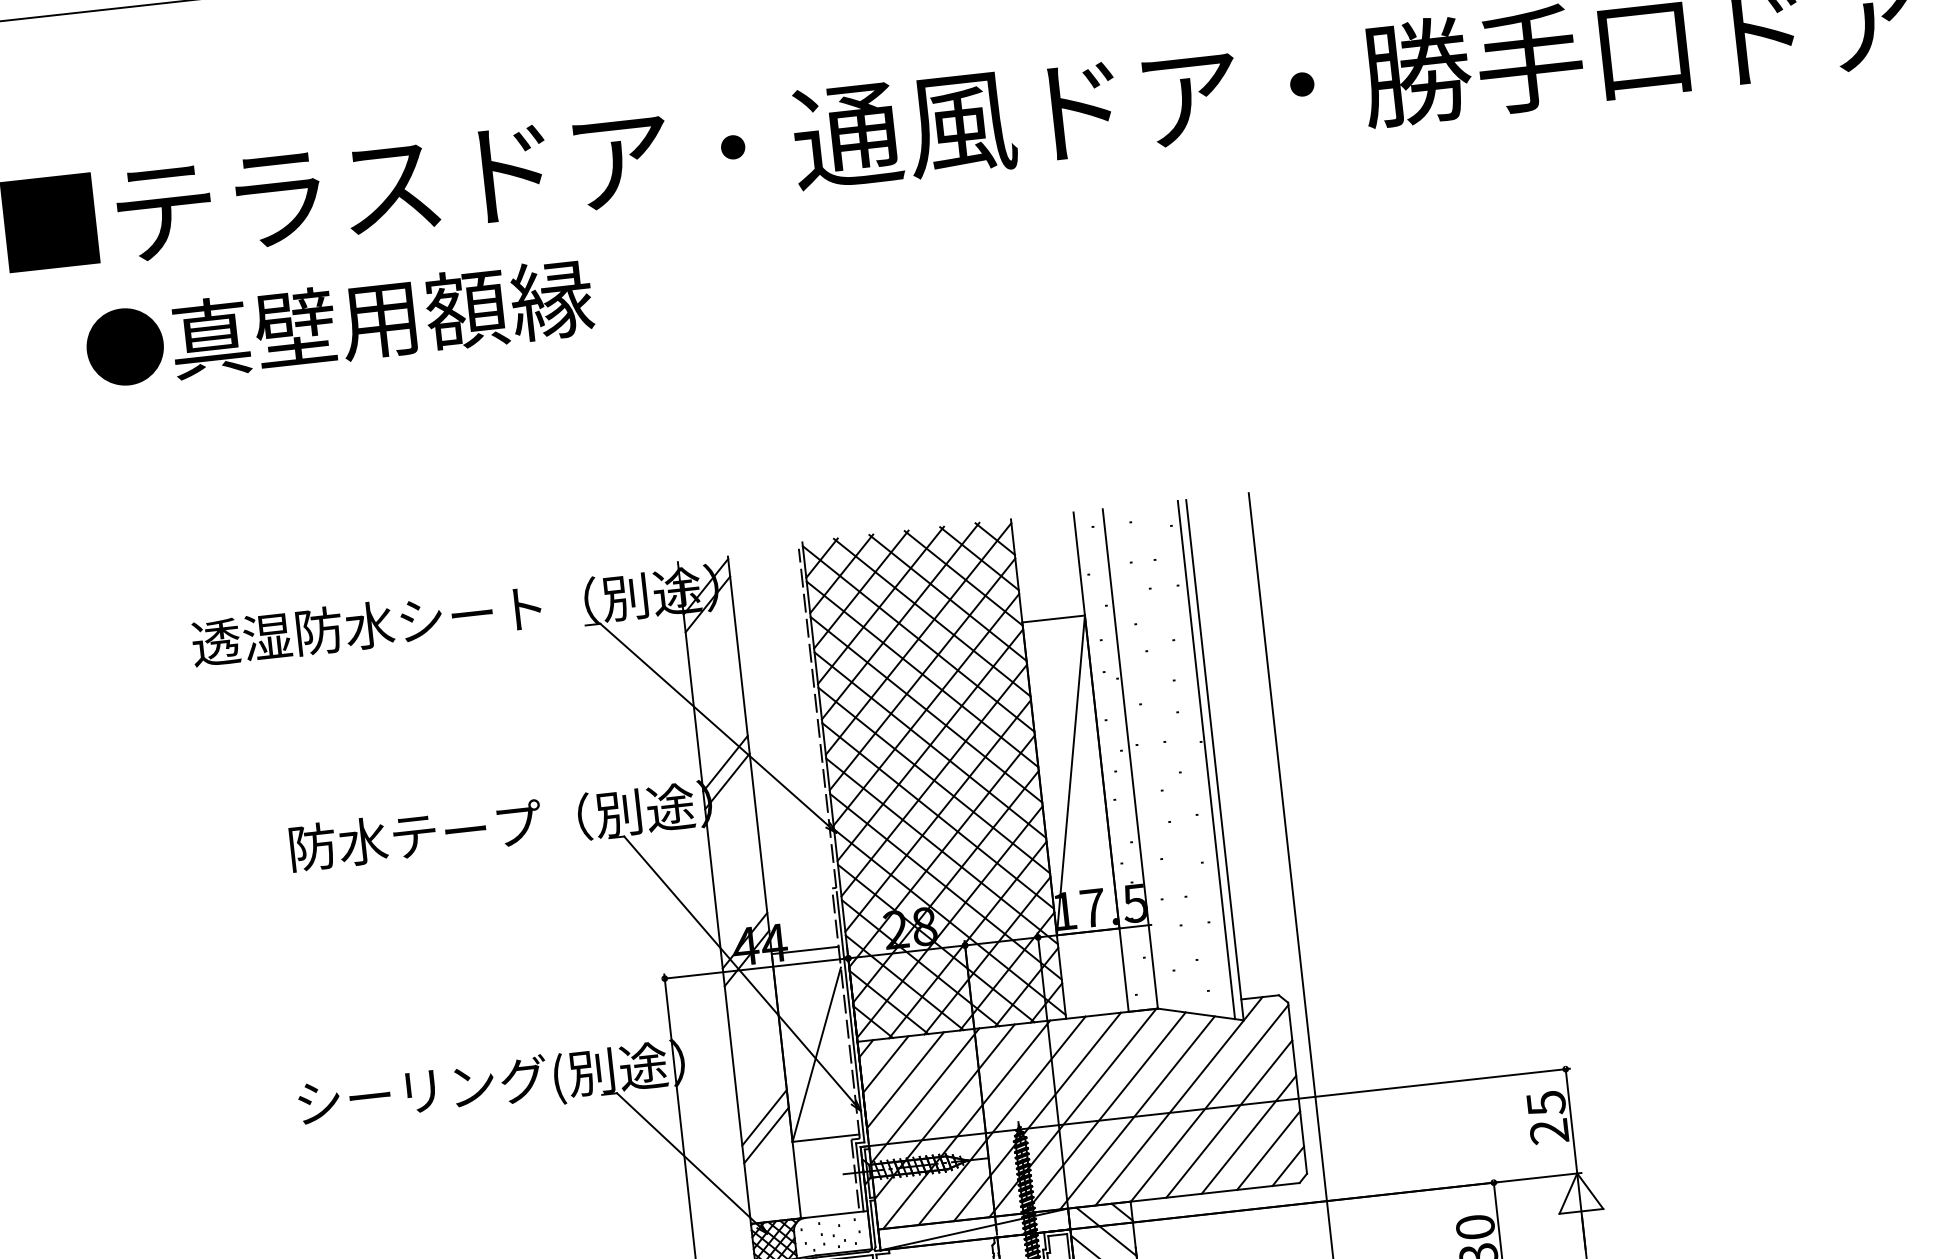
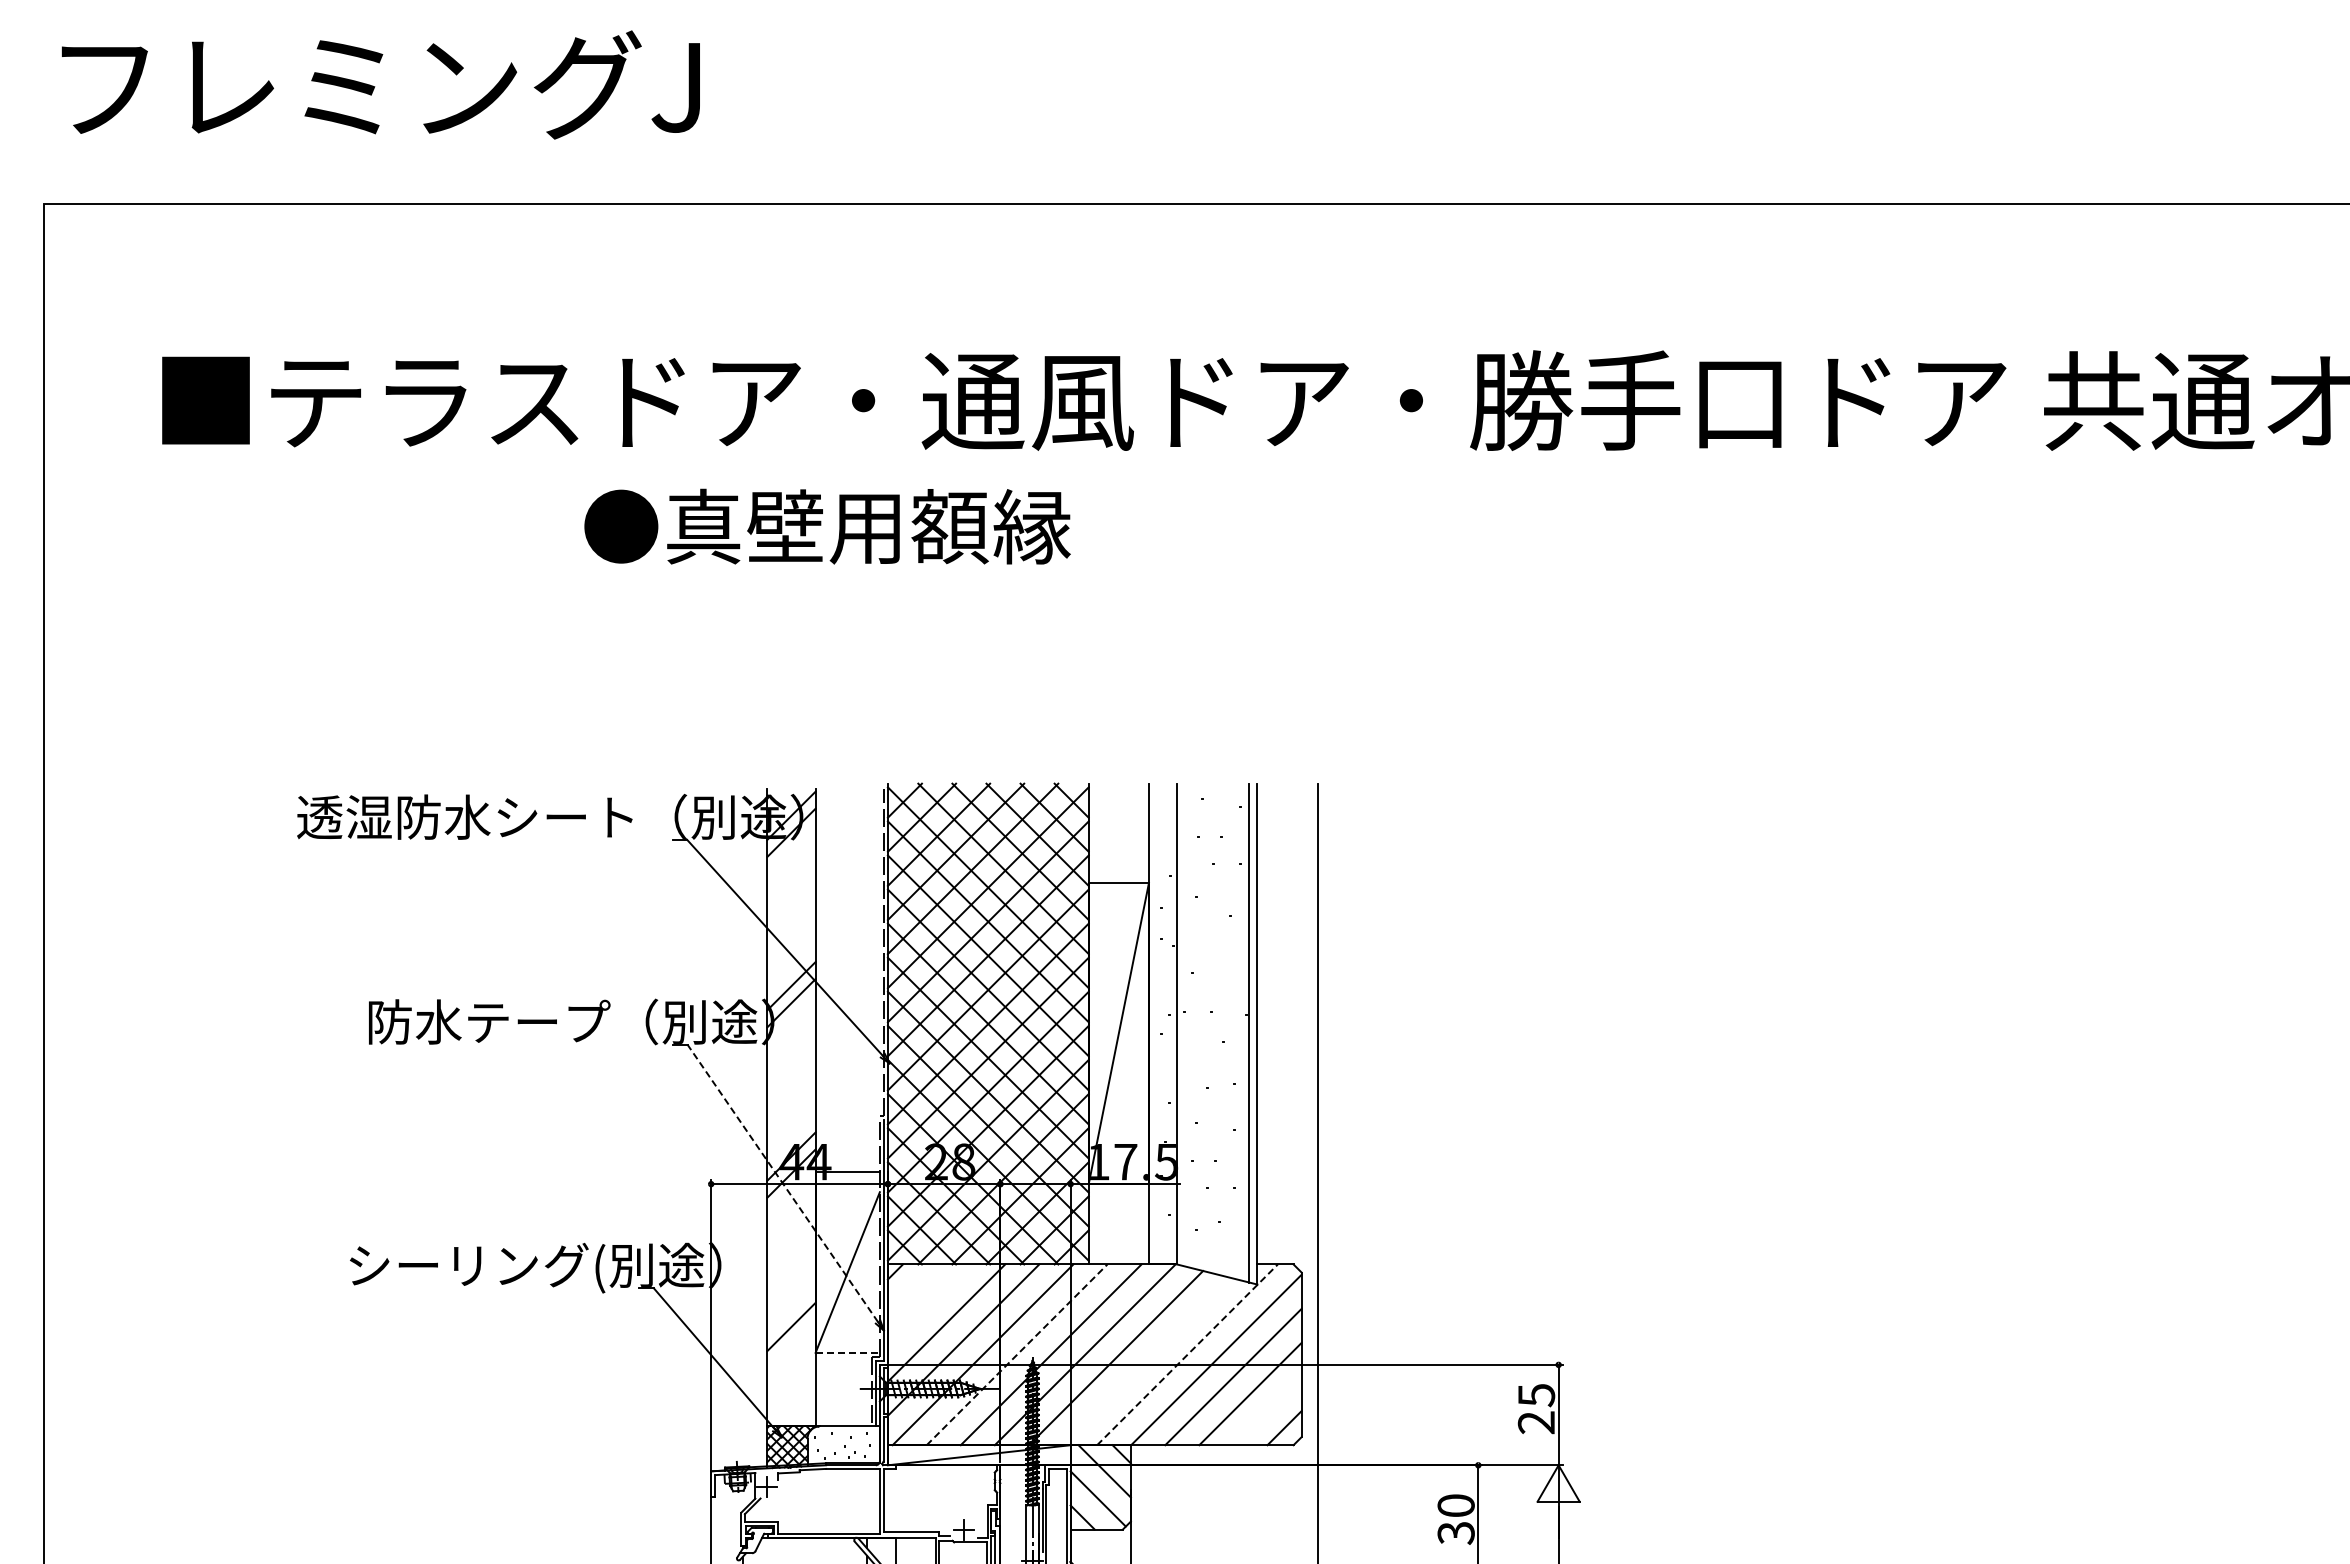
text: (339, 323) -> (827, 526), moved
line: (738, 968) -> (782, 1182), solid -> dashed
line: (885, 1063) -> (912, 1288), removed
line: (905, 1079) -> (929, 1305), removed
line: (1179, 1100) -> (1187, 1354), solid -> dashed
line: (1137, 1112) -> (1146, 1361), removed
line: (1002, 1120) -> (1017, 1354), solid -> dashed
line: (766, 1134) -> (791, 1343), removed
line: (826, 1137) -> (848, 1352), solid -> dashed
line: (1268, 1150) -> (1267, 1411), removed

